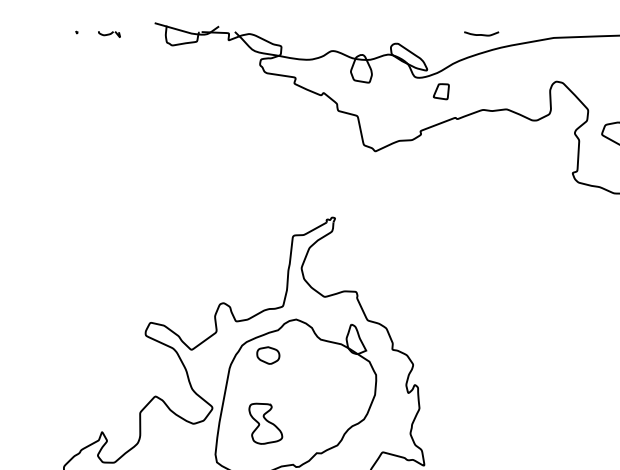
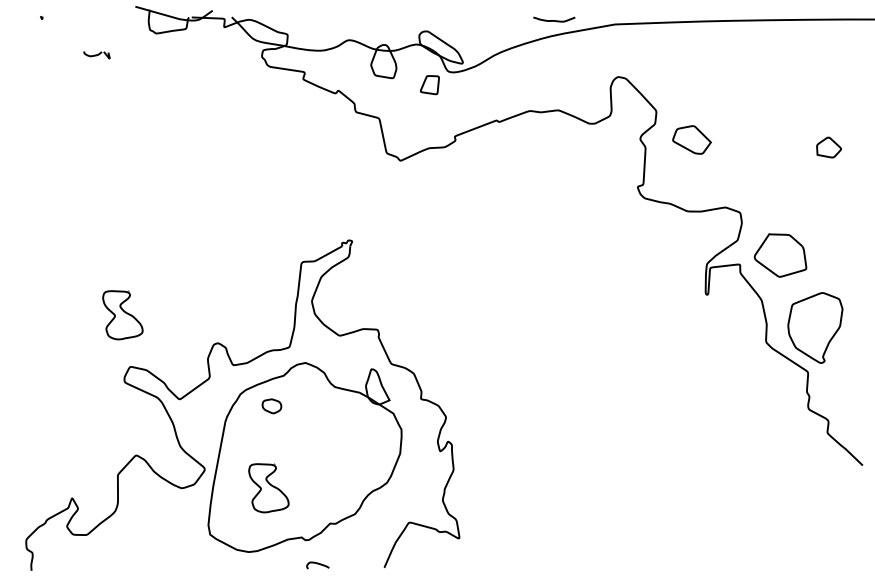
part: (109, 34) -> (96, 55), moved
curve: (481, 34) -> (554, 20), moved
part: (441, 92) -> (429, 85), moved
part: (143, 280) -> (122, 315), added
part: (267, 355) -> (271, 406), size x0.7

